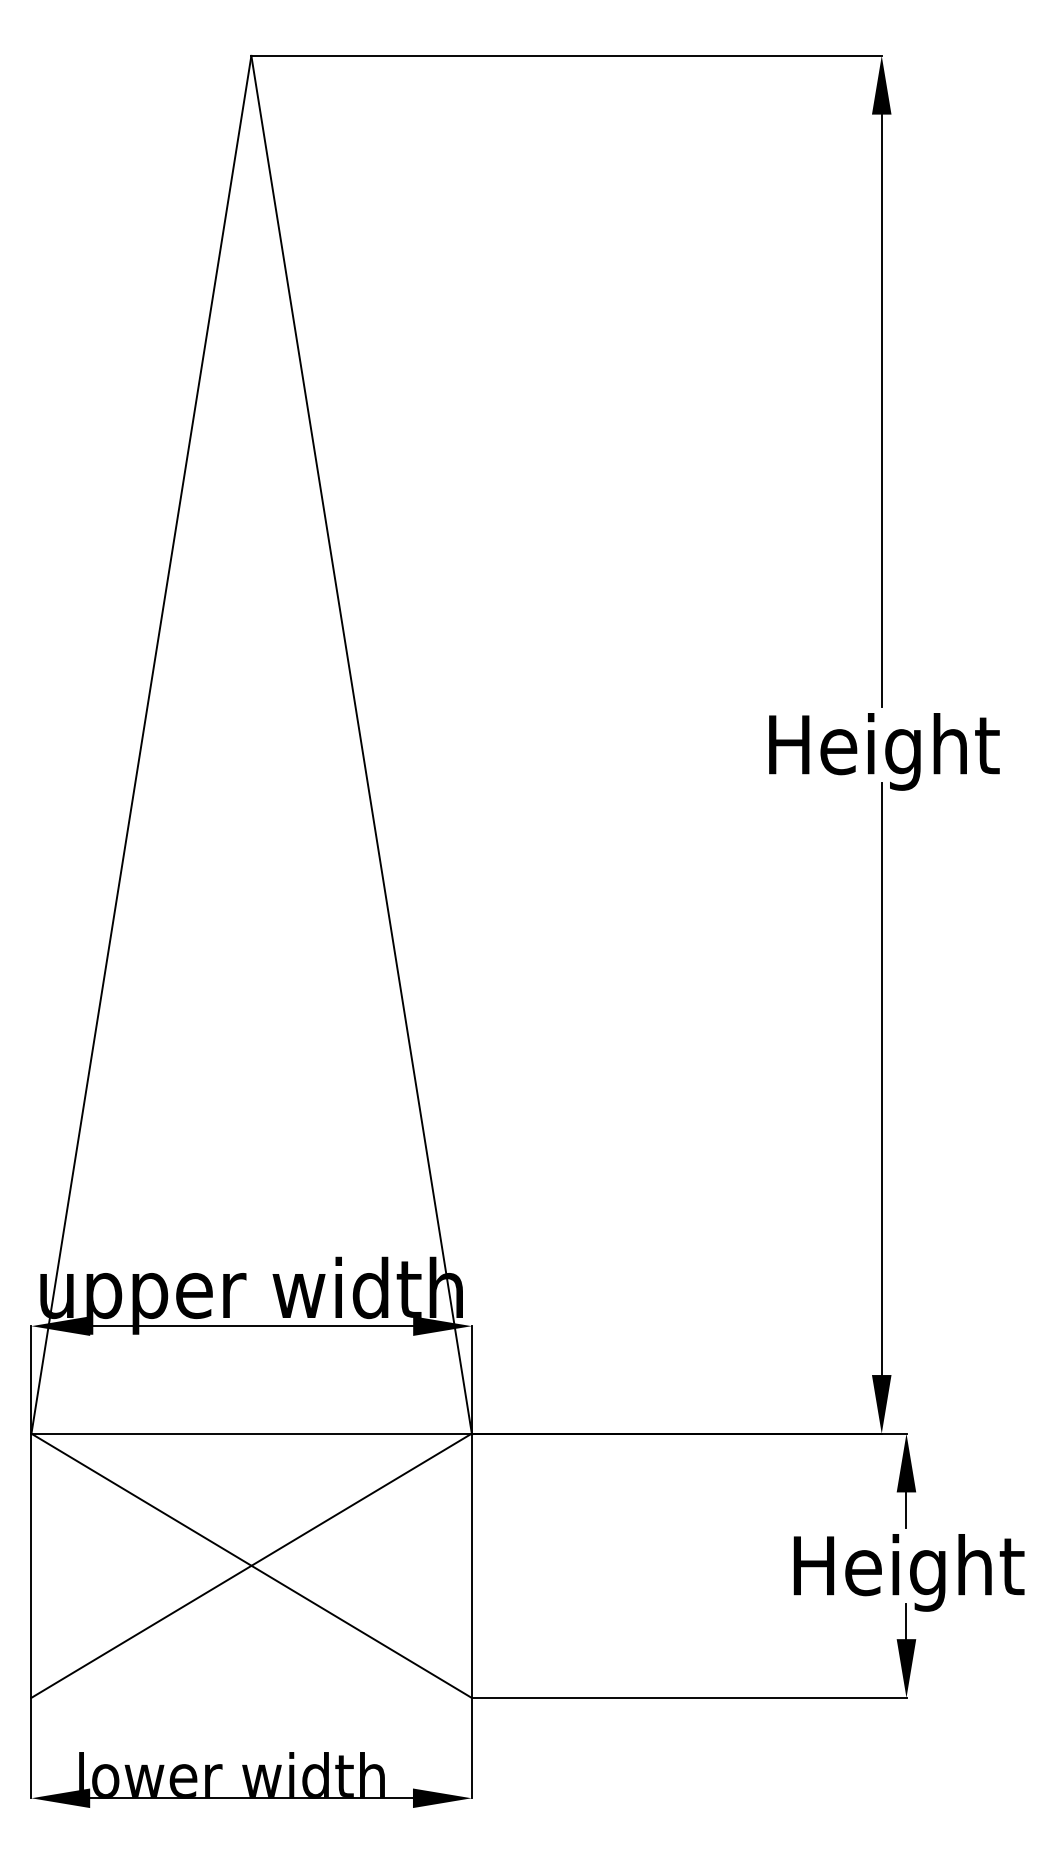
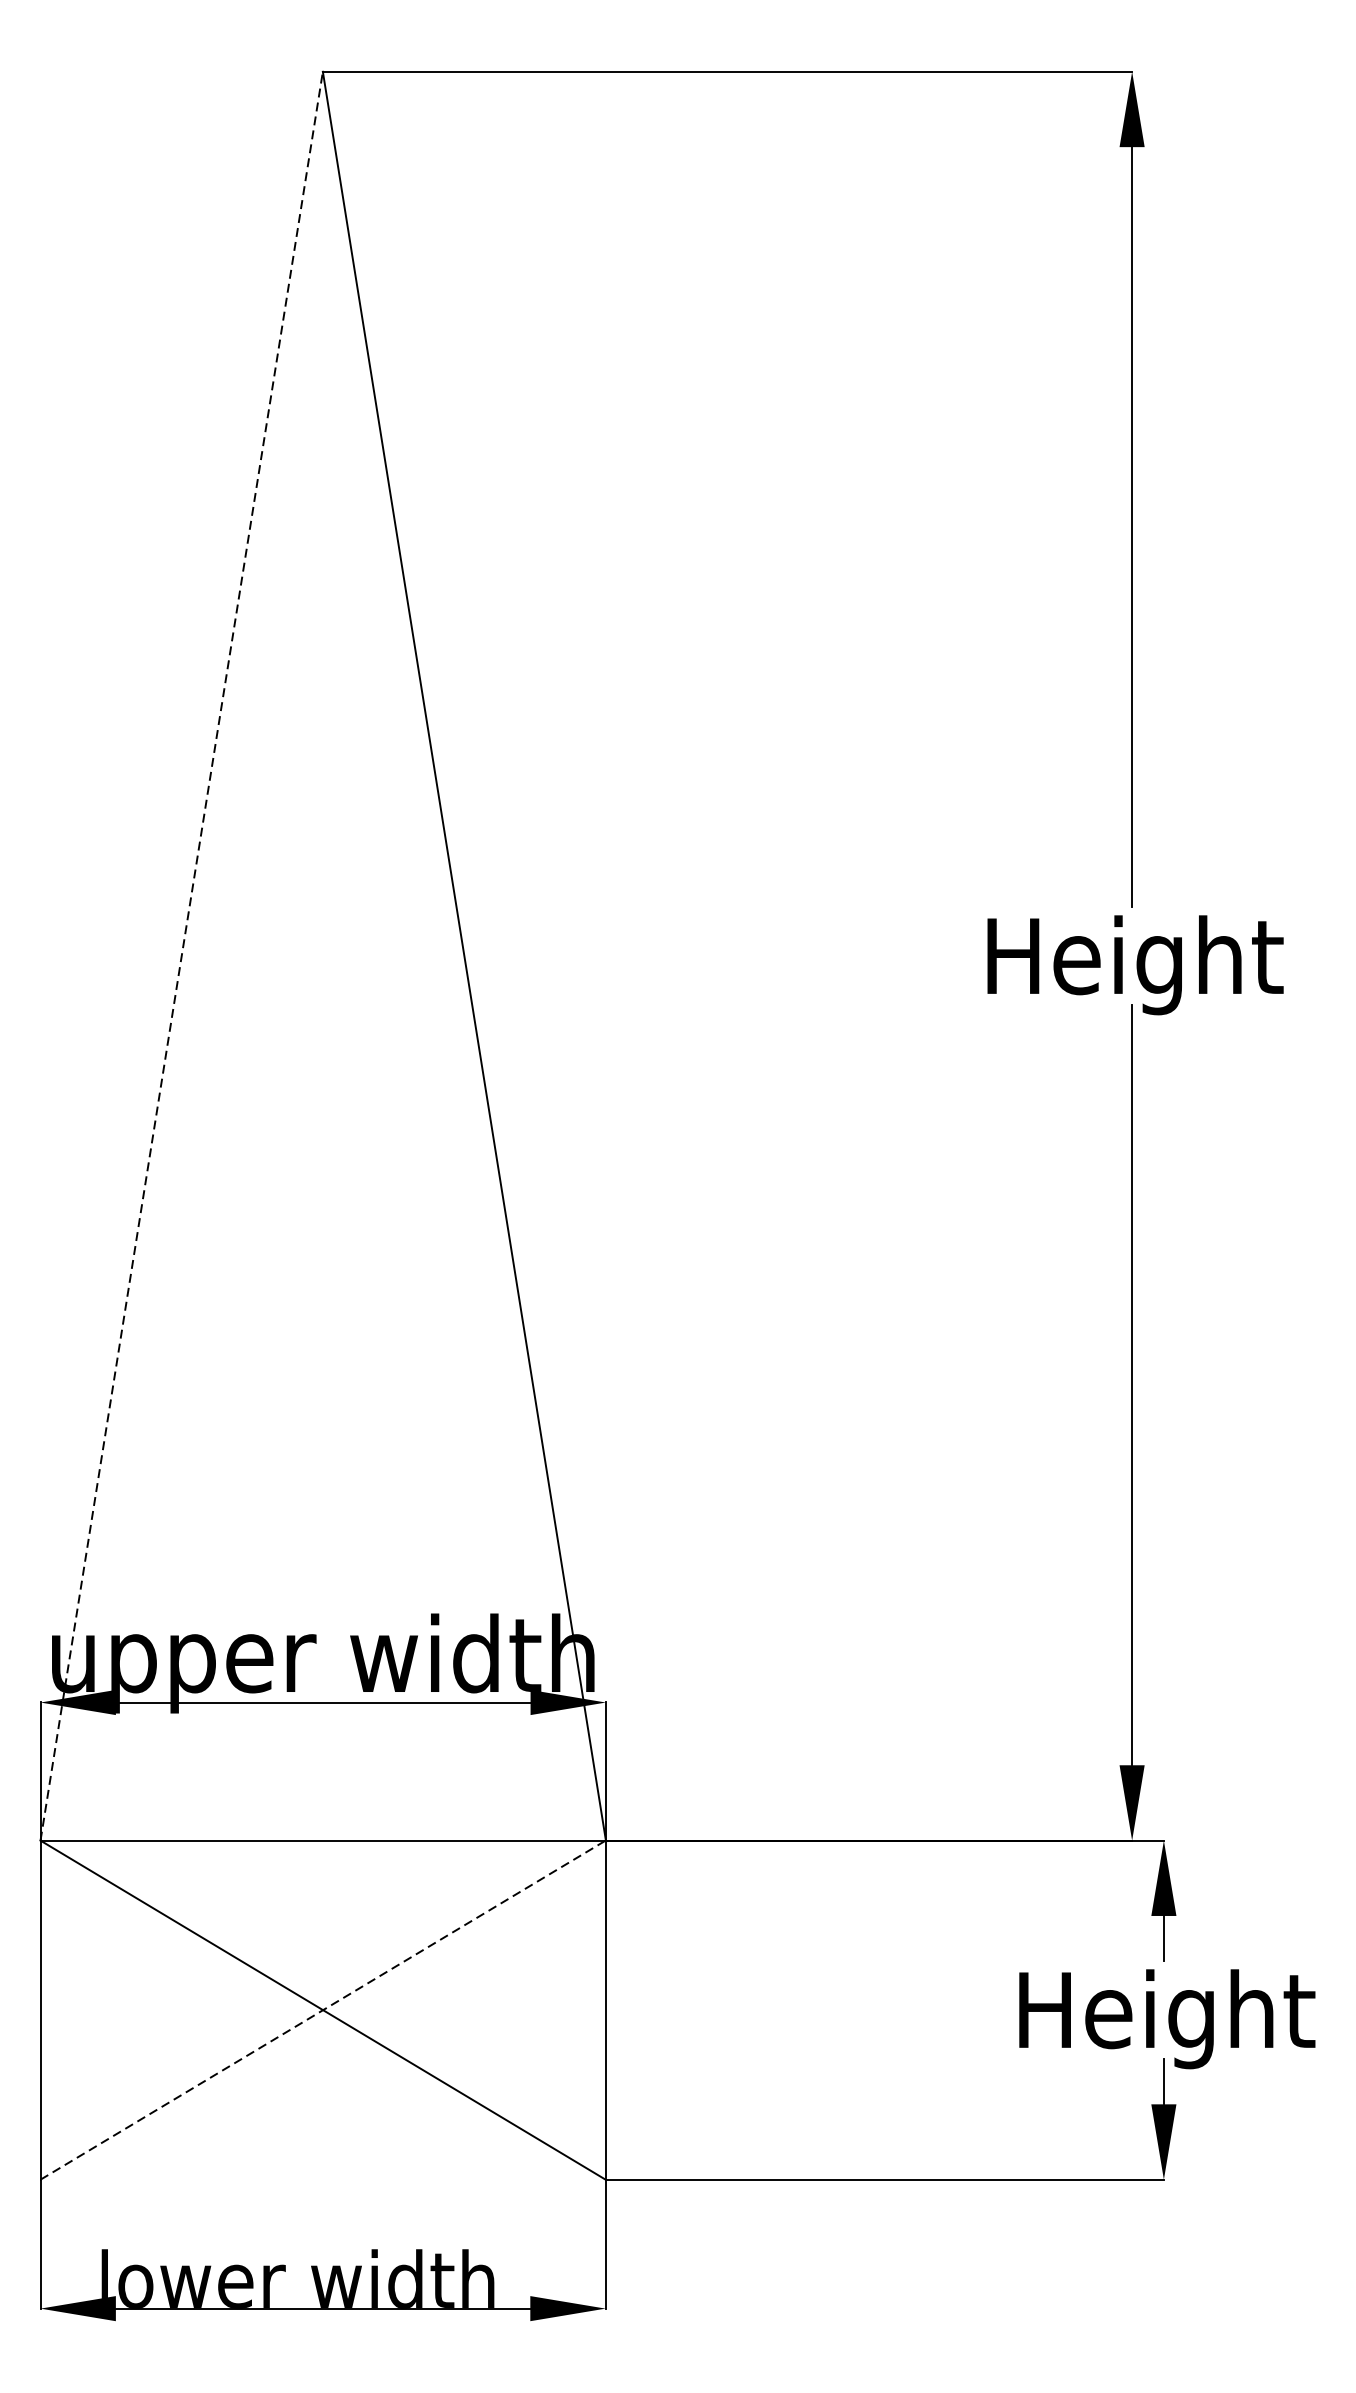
line: (141, 744) -> (181, 955), solid -> dashed
line: (251, 1565) -> (323, 2009), solid -> dashed

